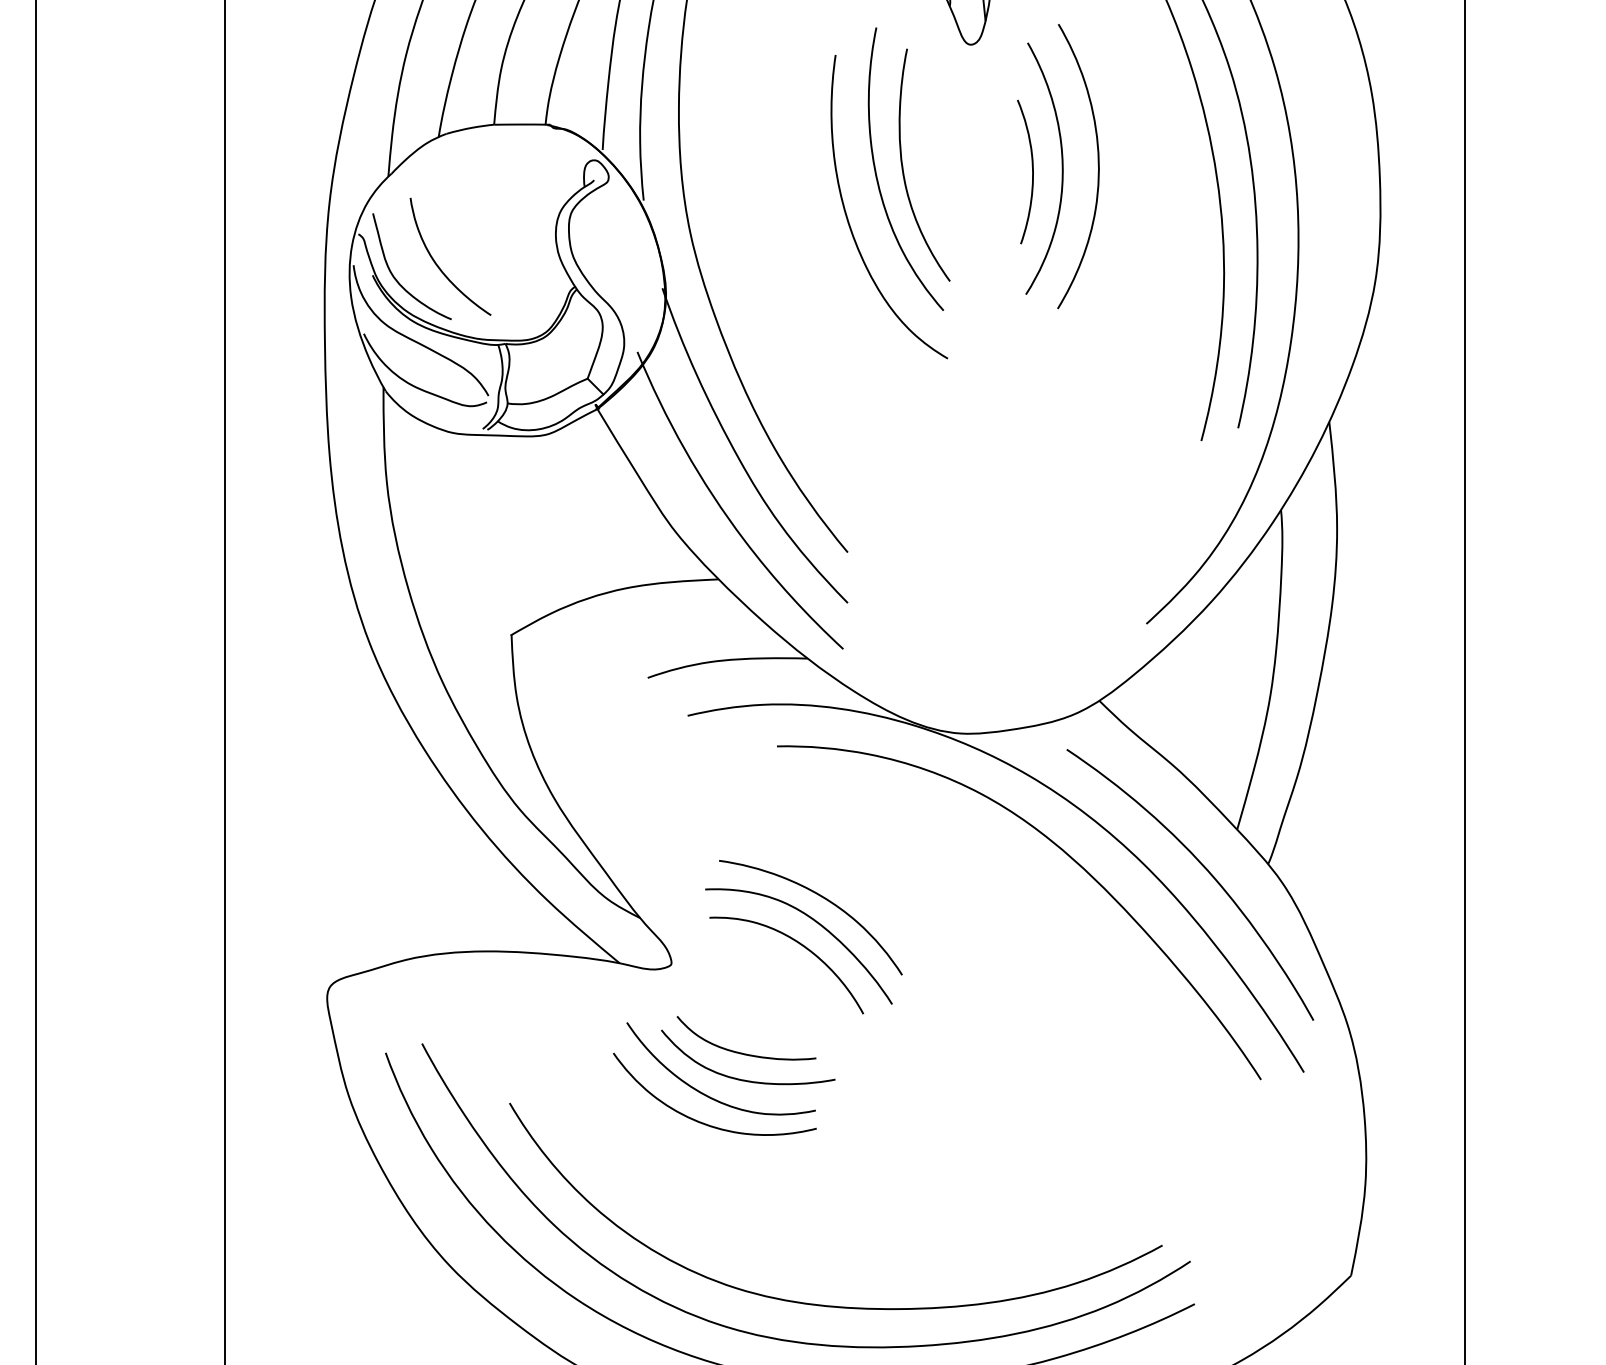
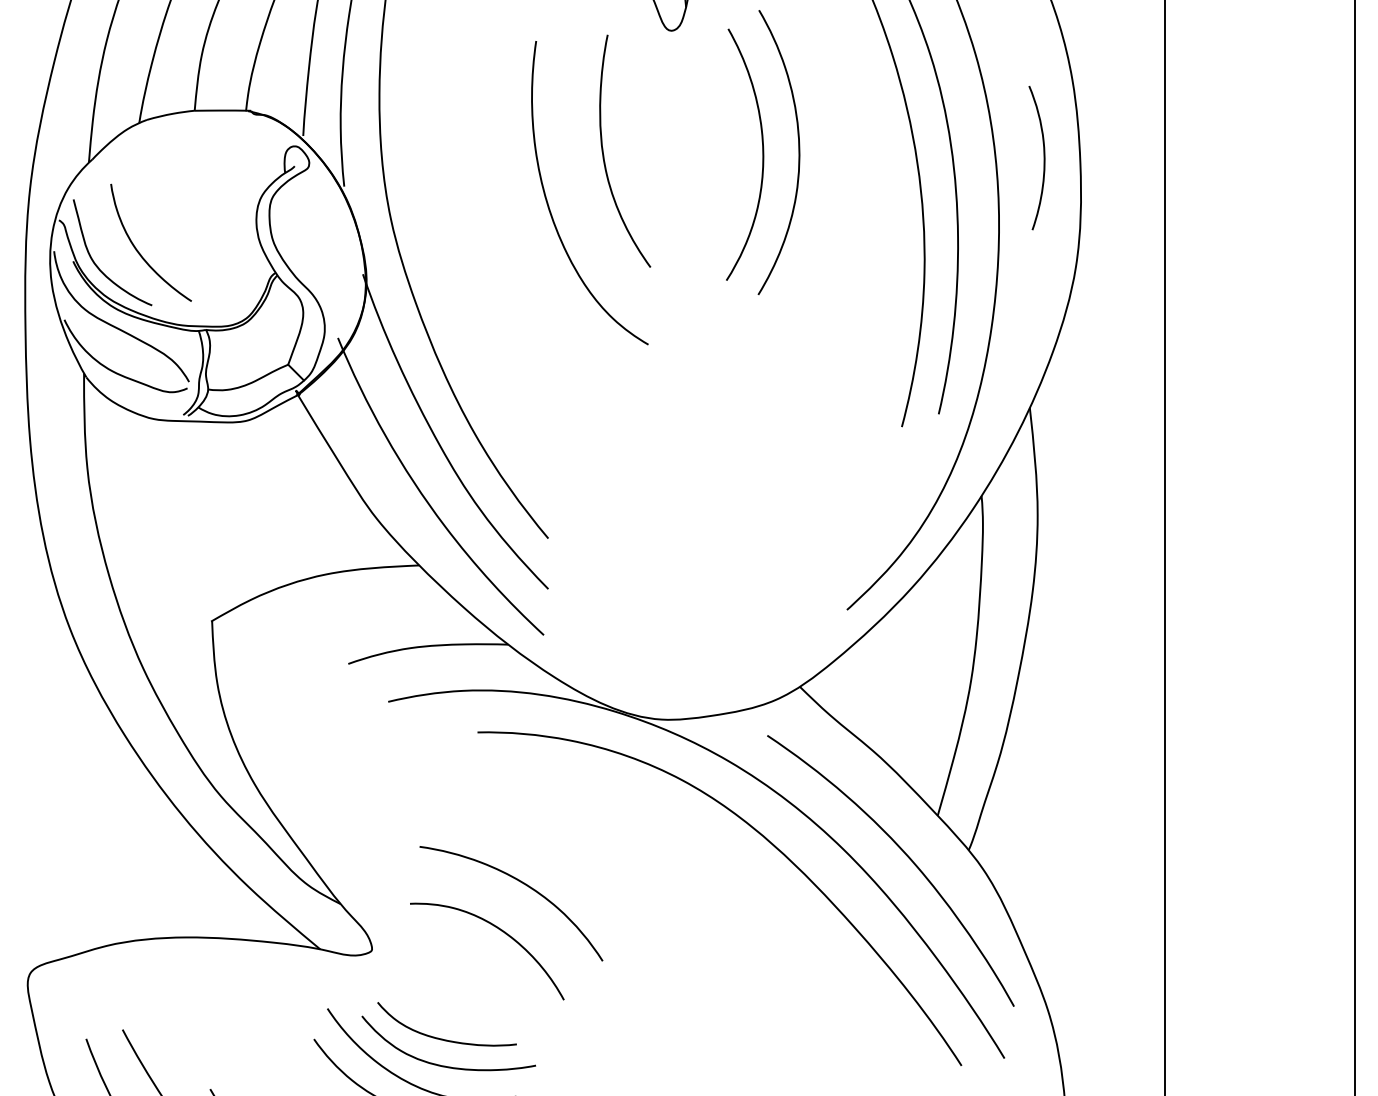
curve: (1032, 171) -> (1044, 157), moved
curve: (877, 175) -> (578, 161), removed
curve: (815, 922) -> (516, 908), removed

